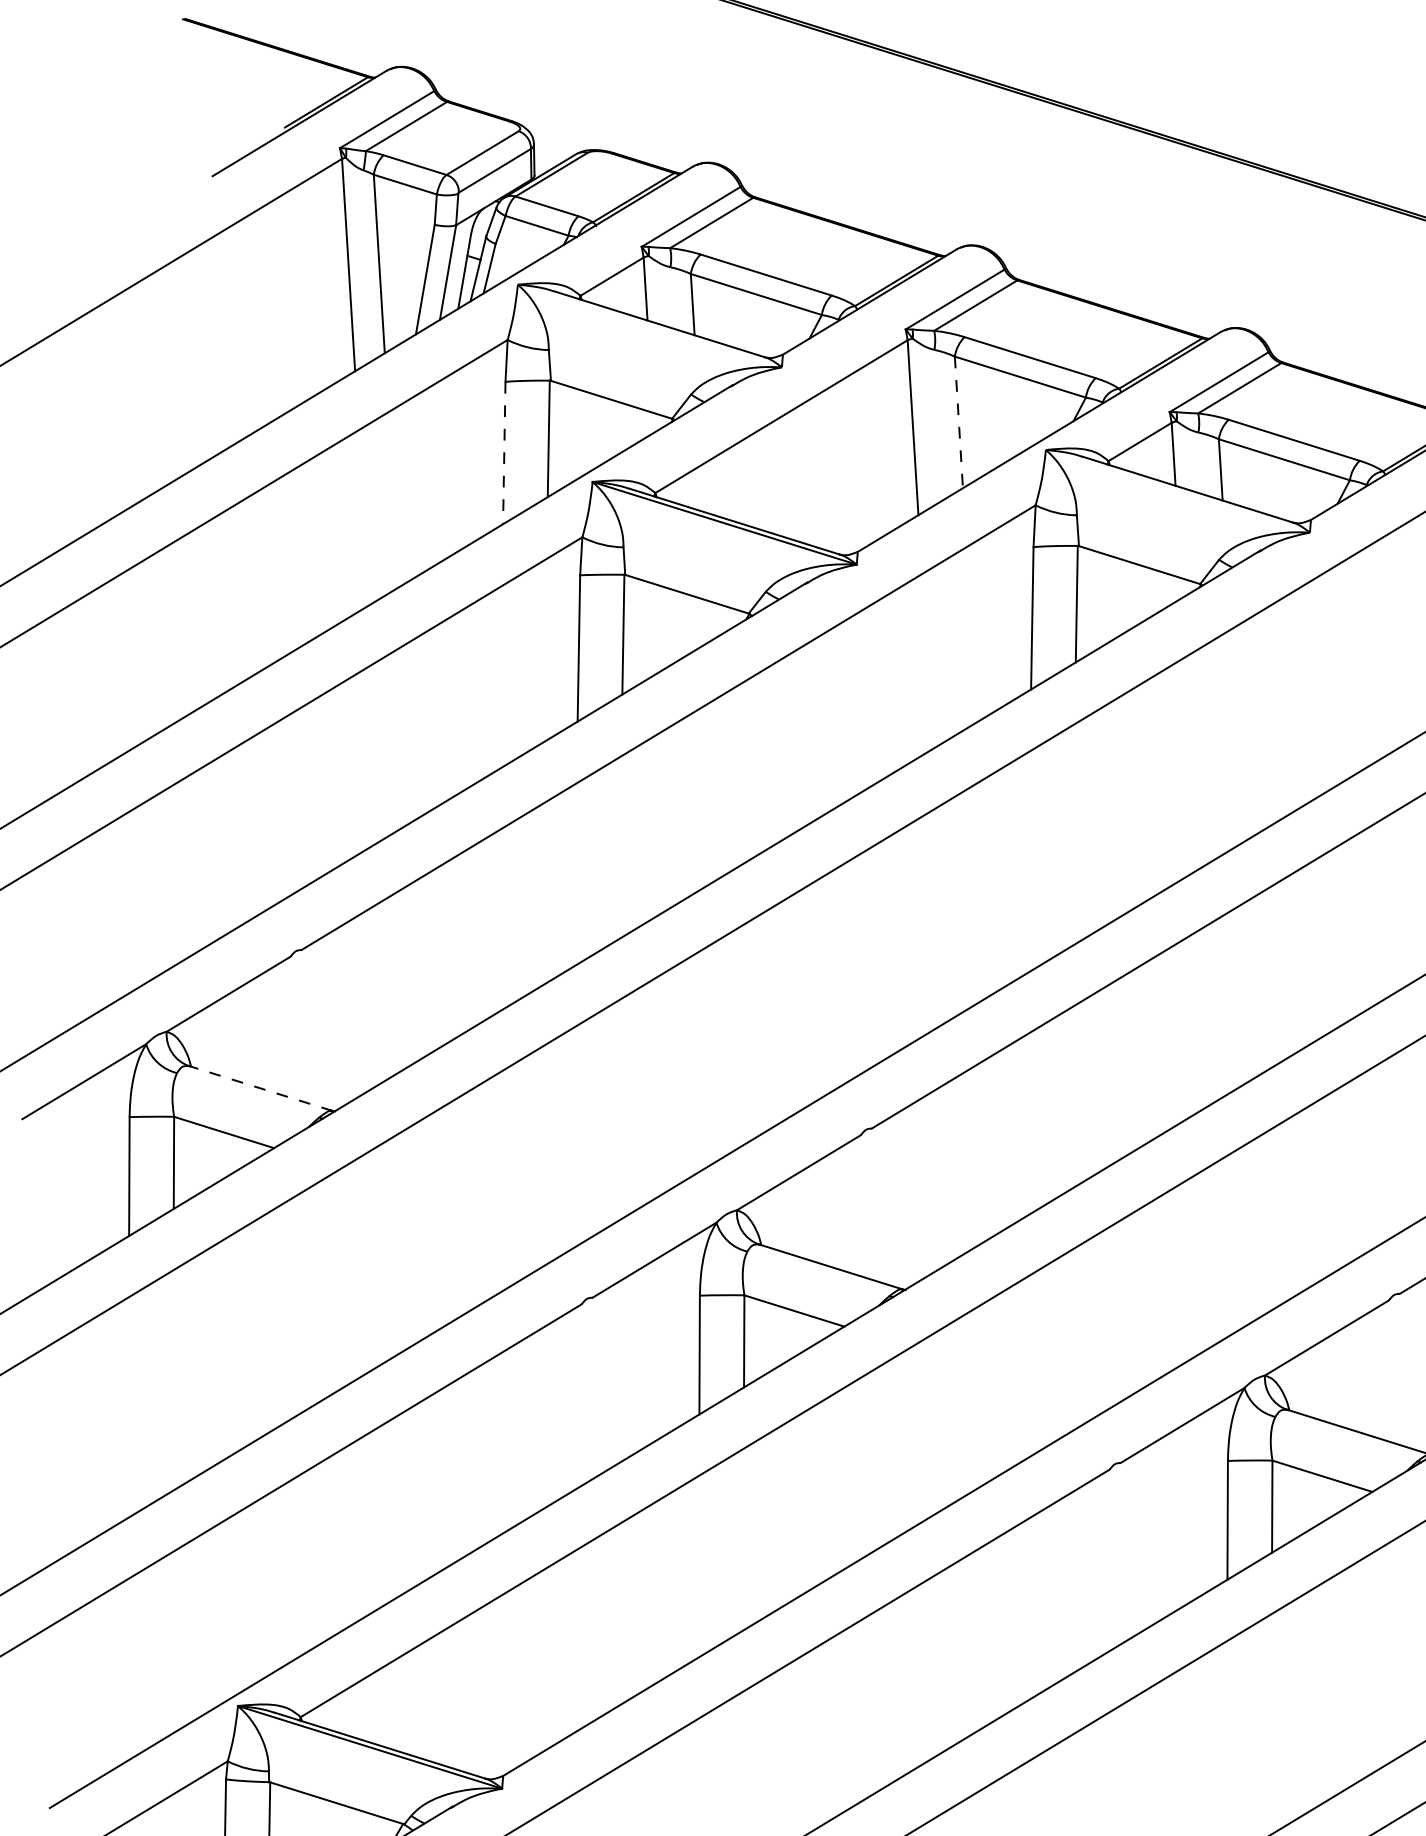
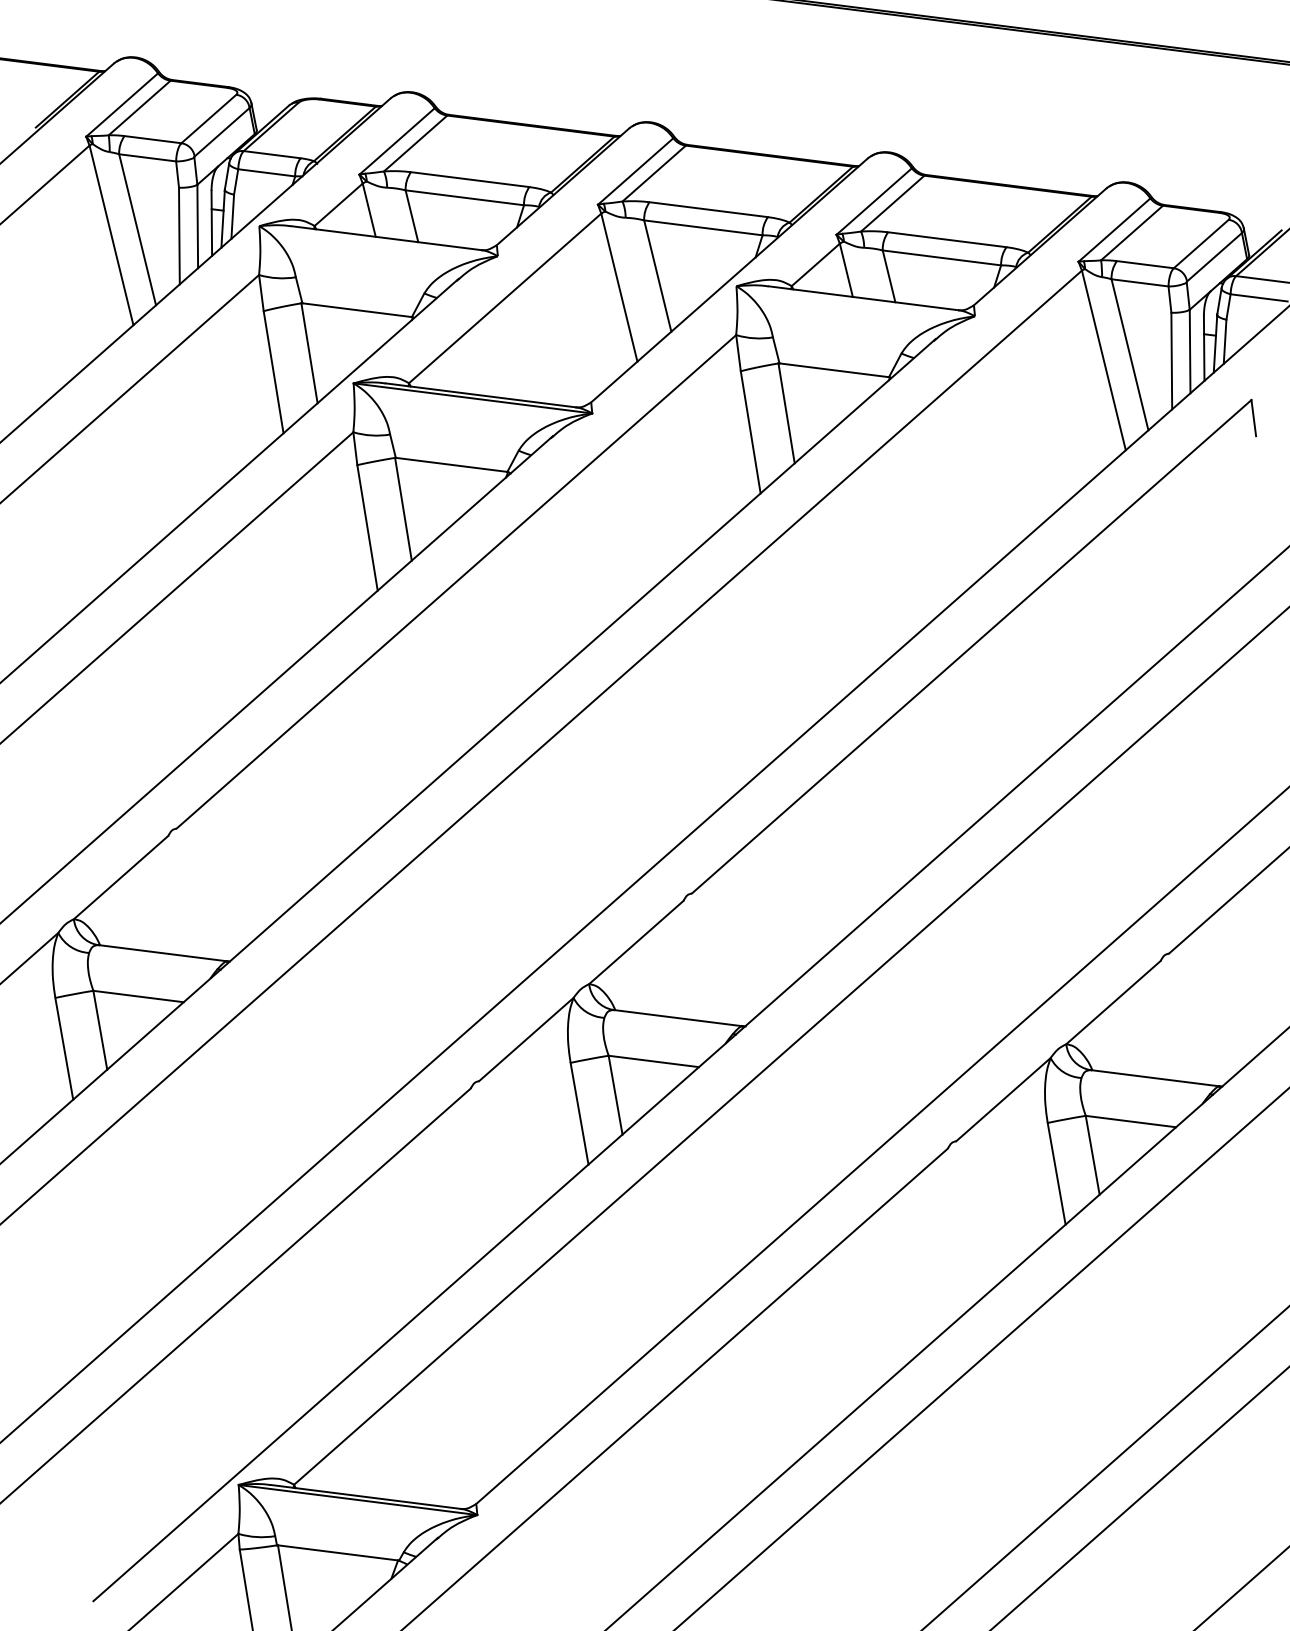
line: (958, 422) -> (657, 276), dashed -> solid
line: (504, 453) -> (273, 372), dashed -> solid
line: (260, 1088) -> (162, 953), dashed -> solid

